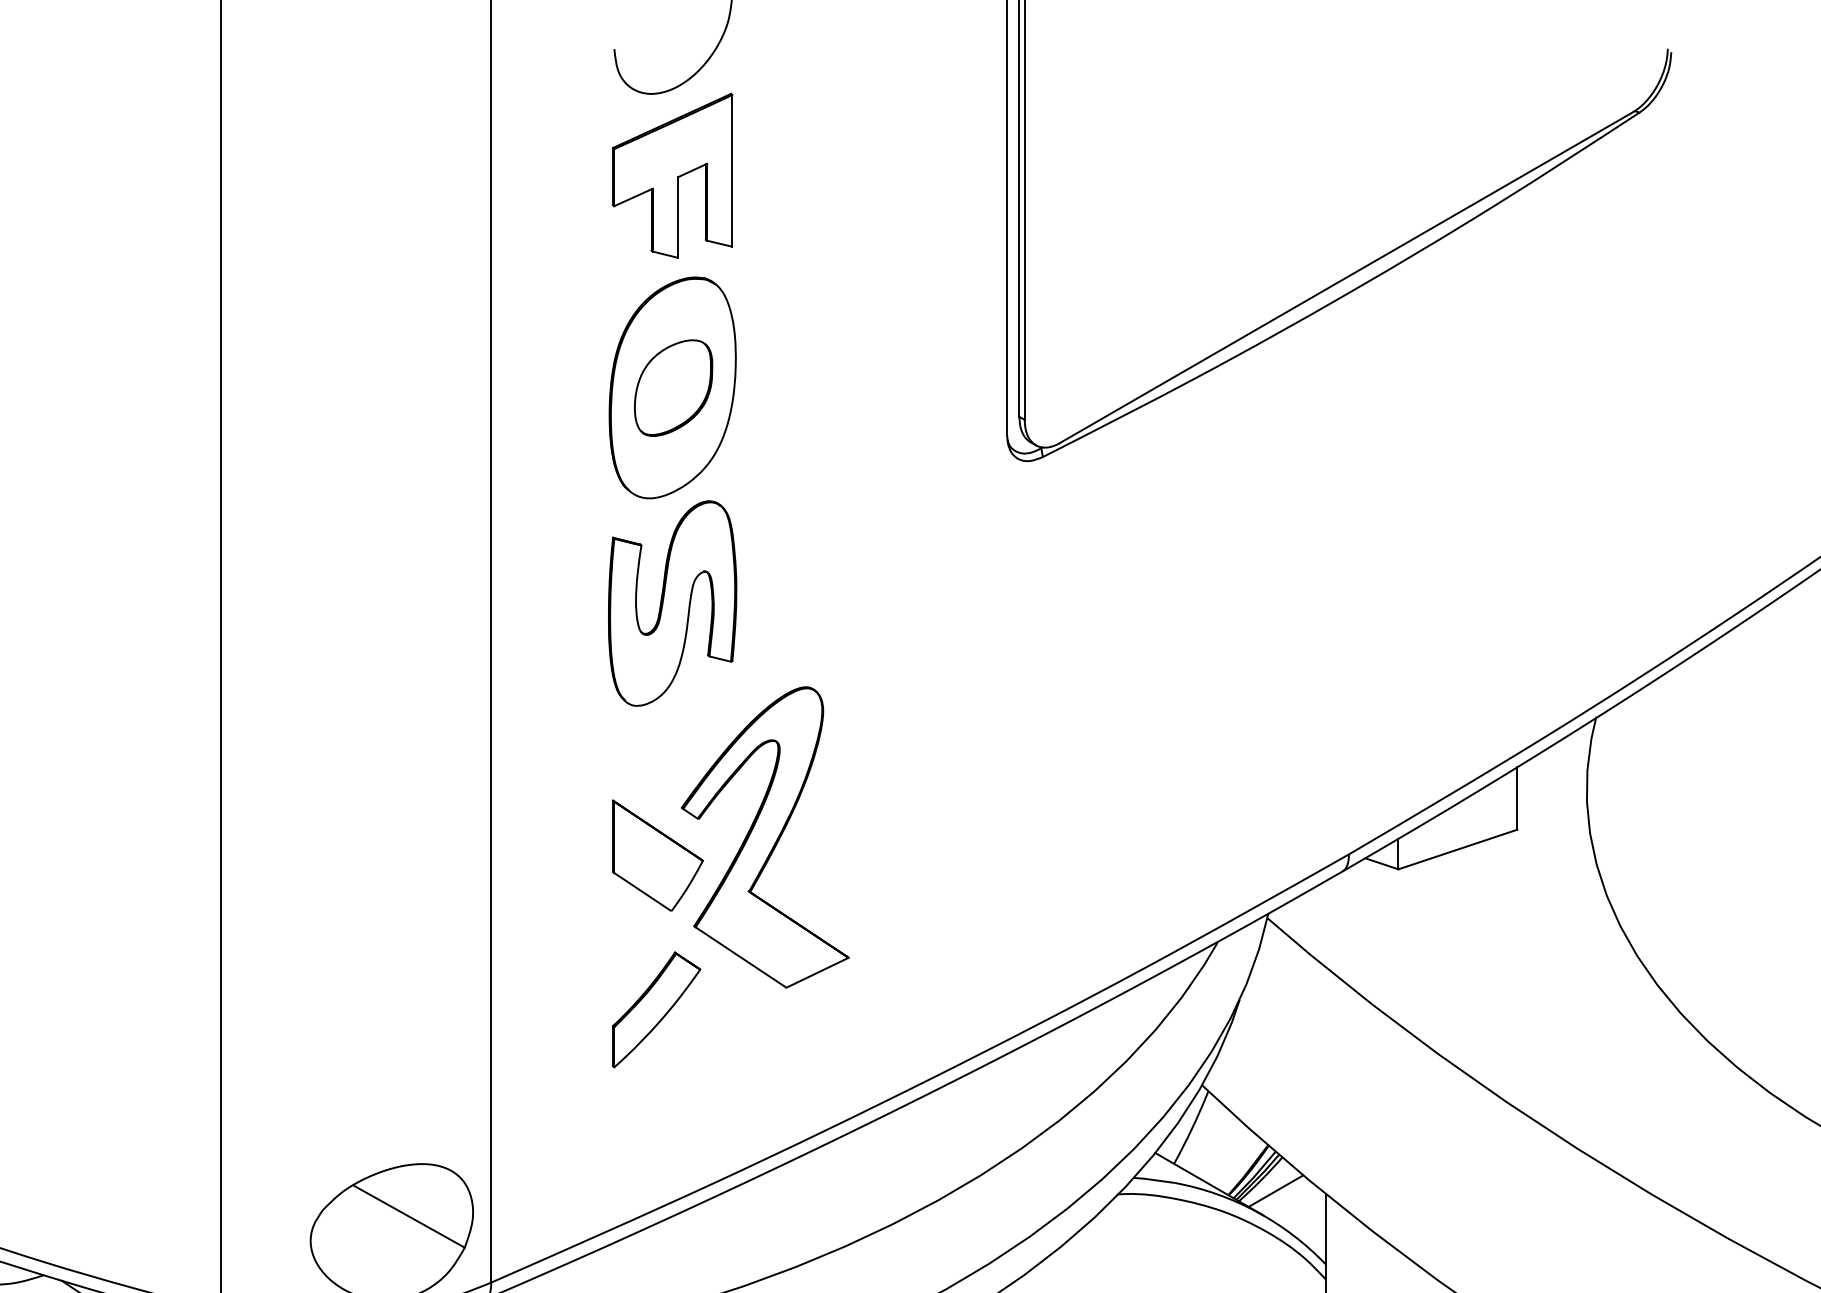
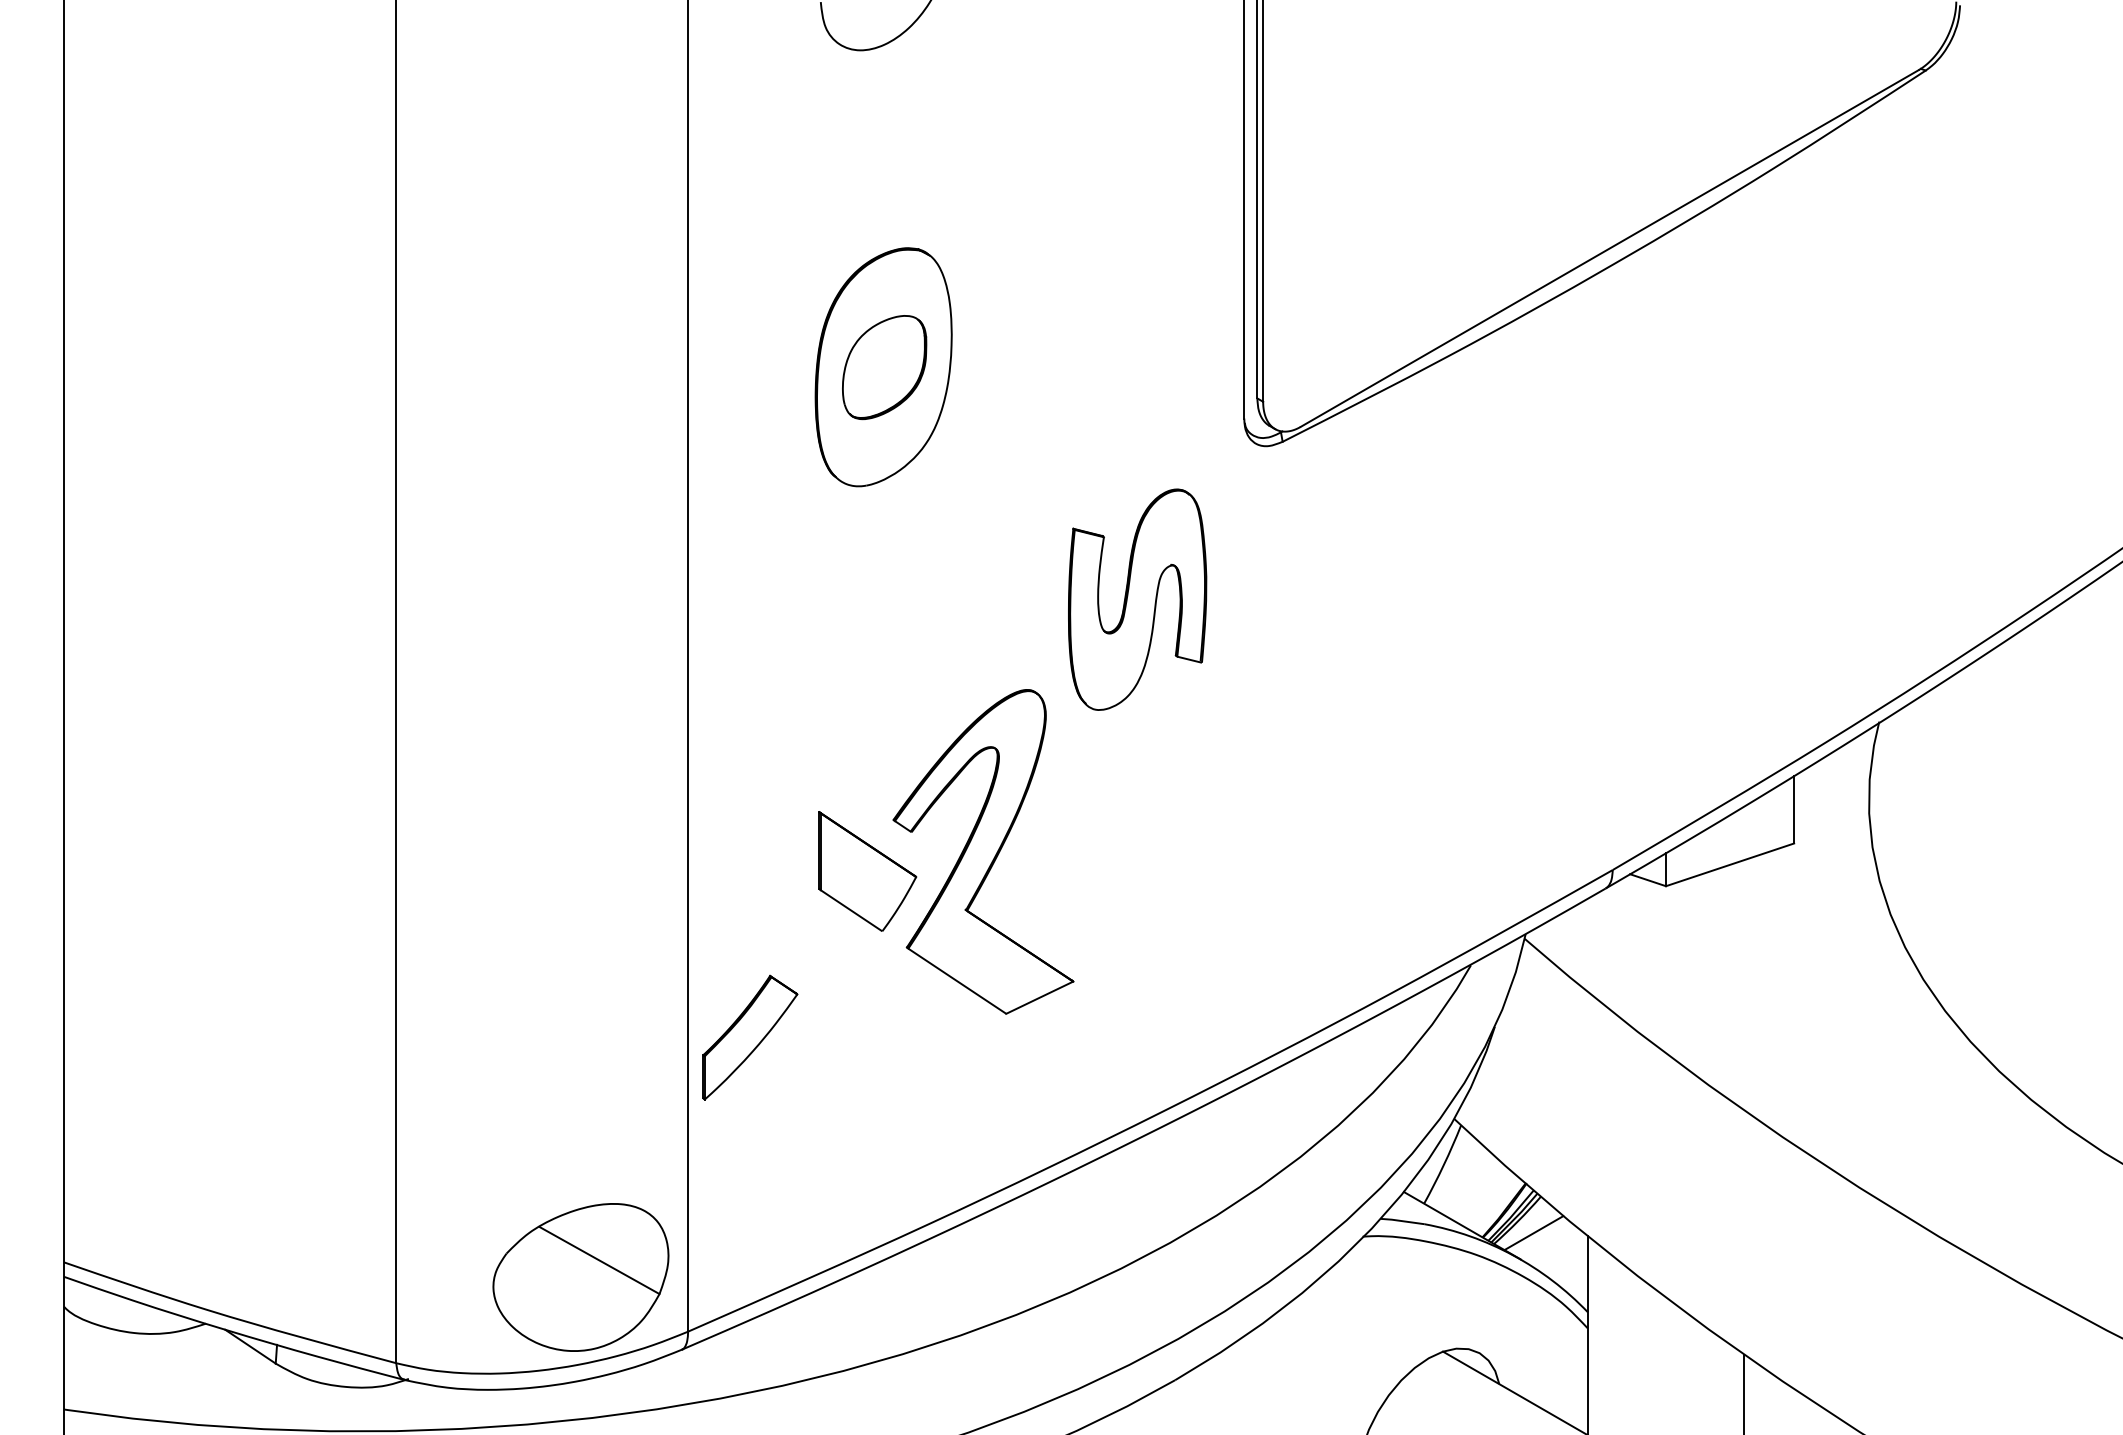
part: (672, 175) -> (883, 138), removed
part: (672, 603) -> (1137, 599), moved
part: (656, 1009) -> (750, 1037), moved

